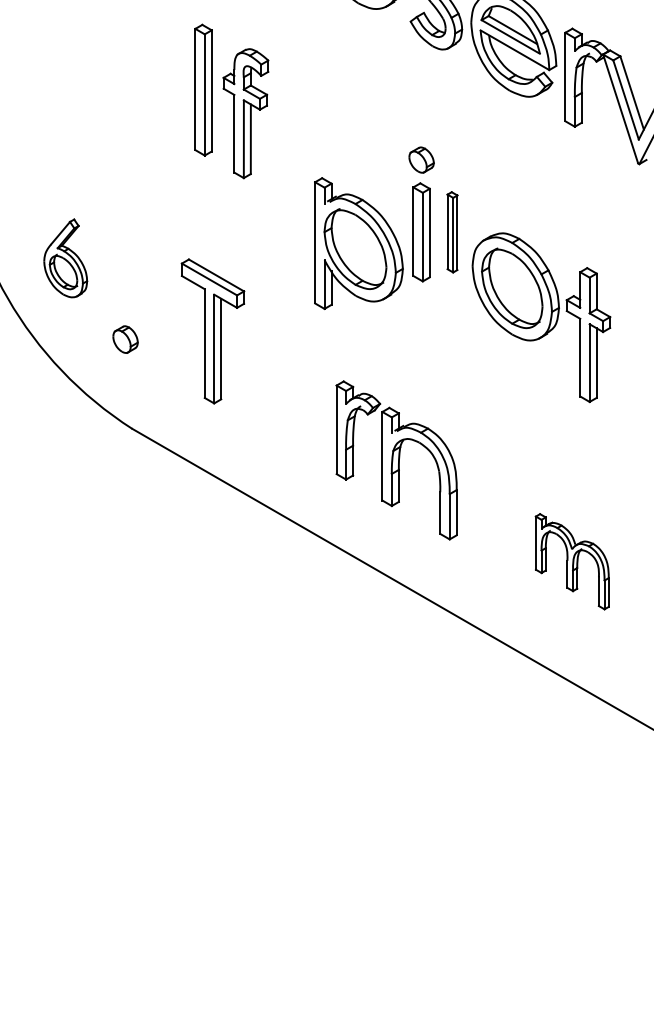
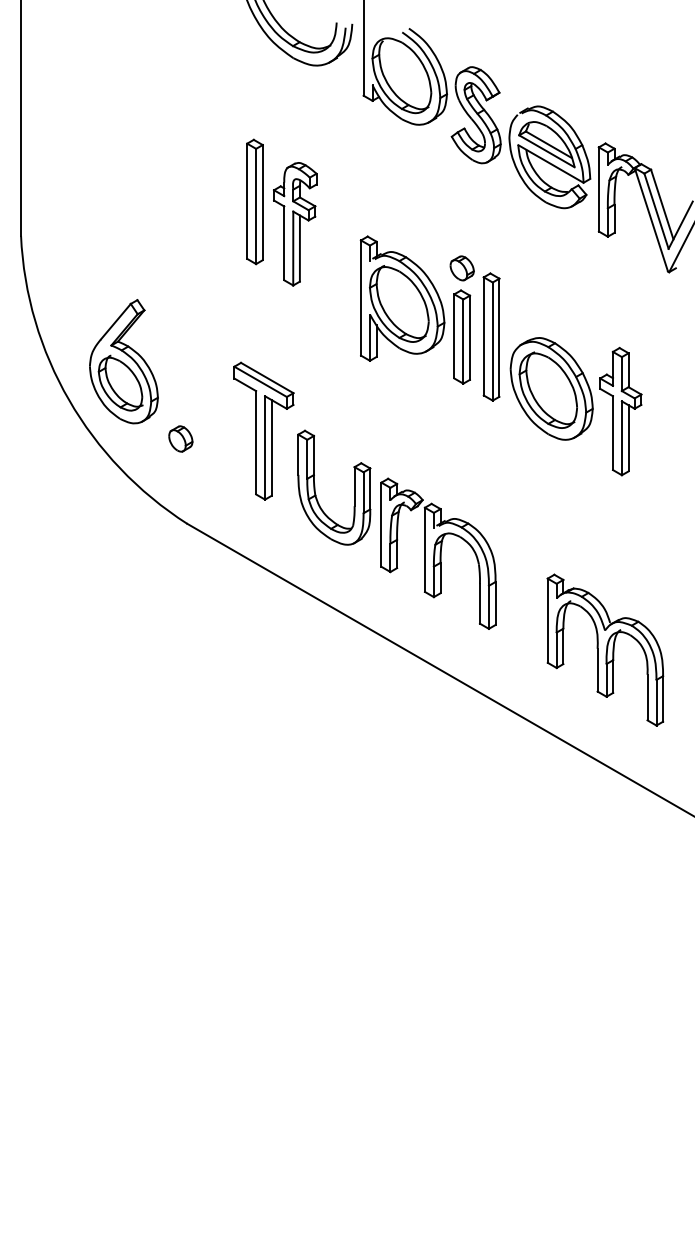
part: (452, 231) -> (491, 336), size x1.67
part: (358, 243) -> (402, 298), moved
part: (65, 258) -> (123, 361), size x1.67
part: (588, 334) -> (620, 411), moved
part: (267, 390) -> (315, 487), added
part: (572, 561) -> (605, 649), size x1.67

